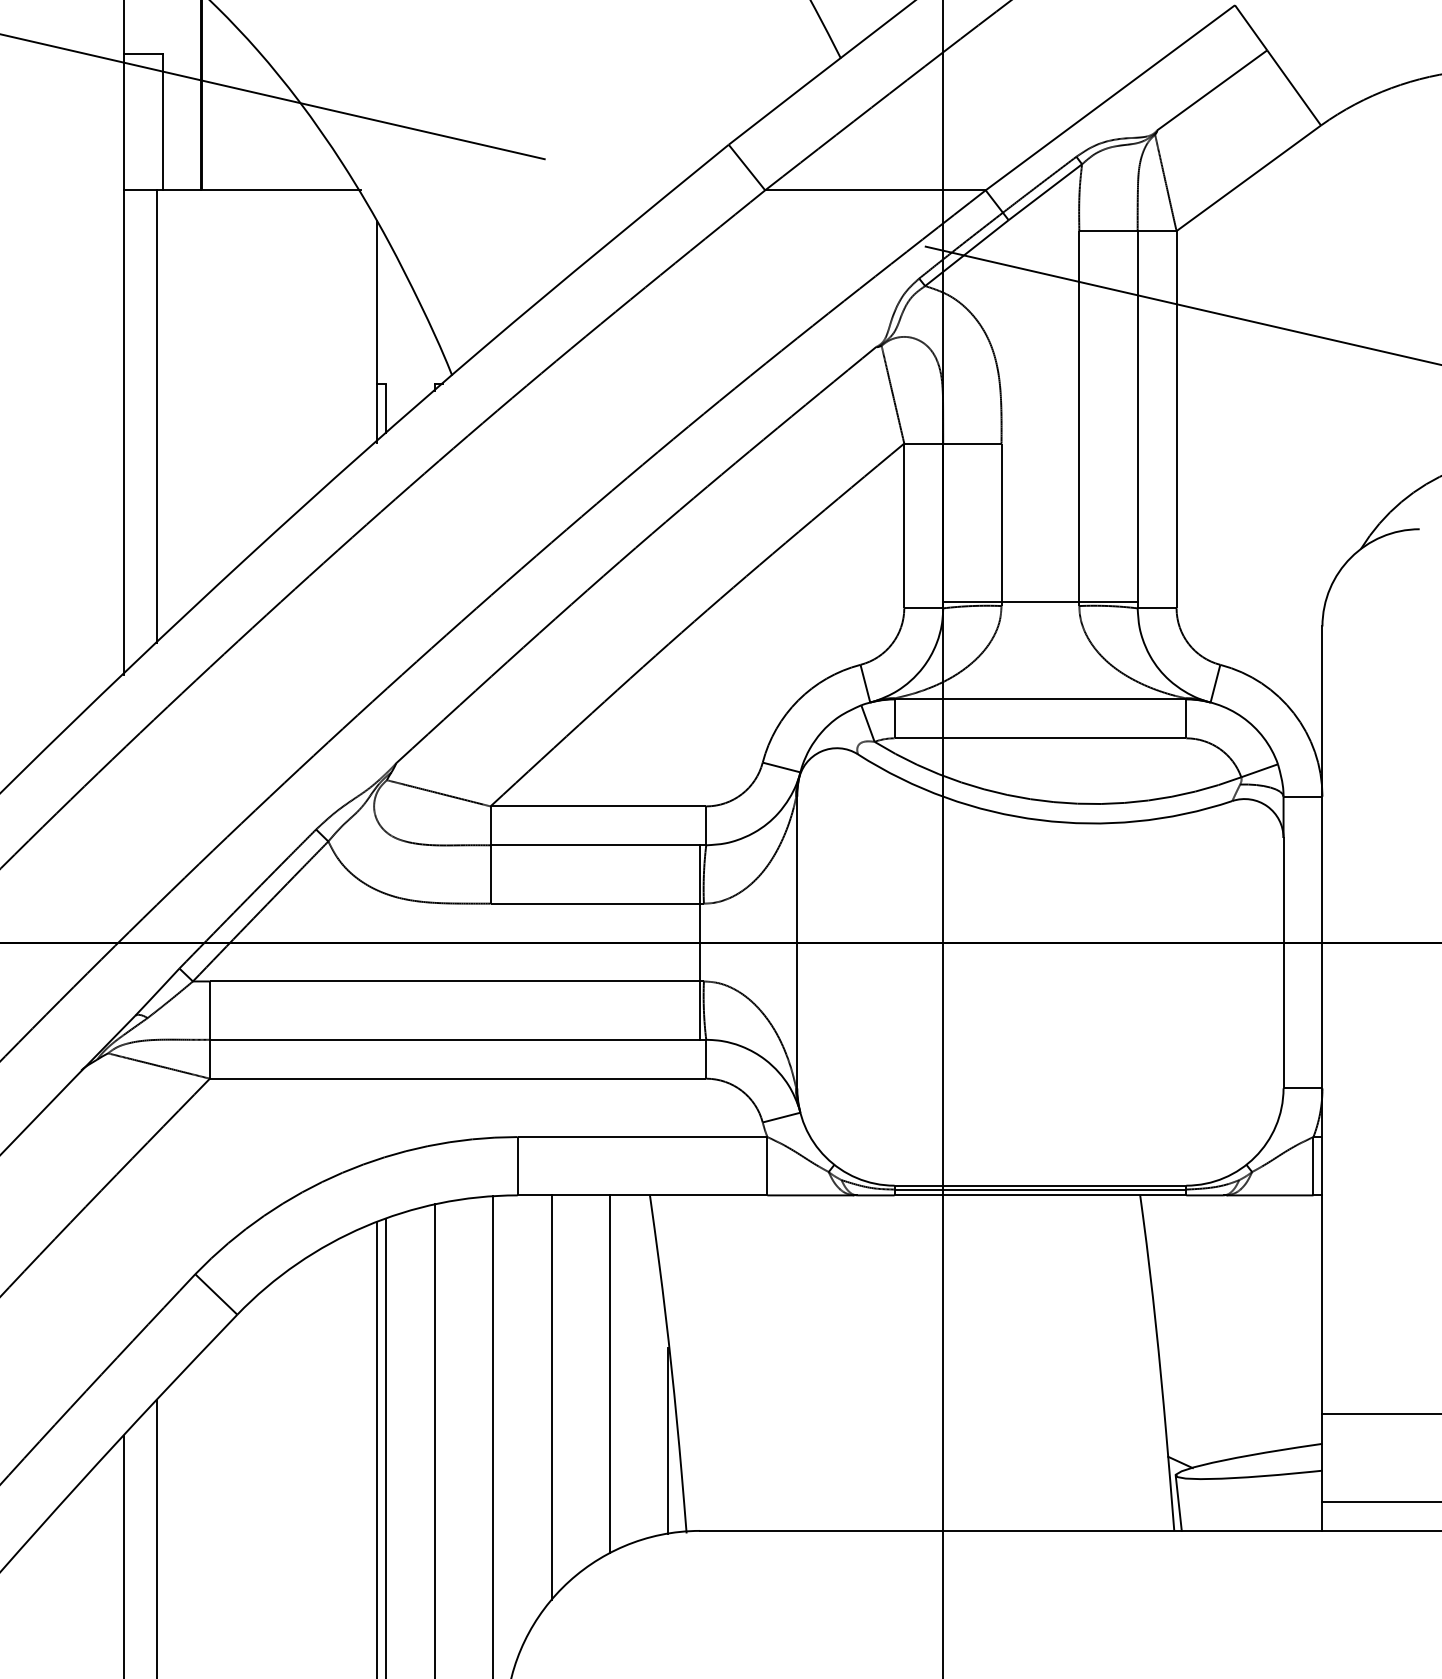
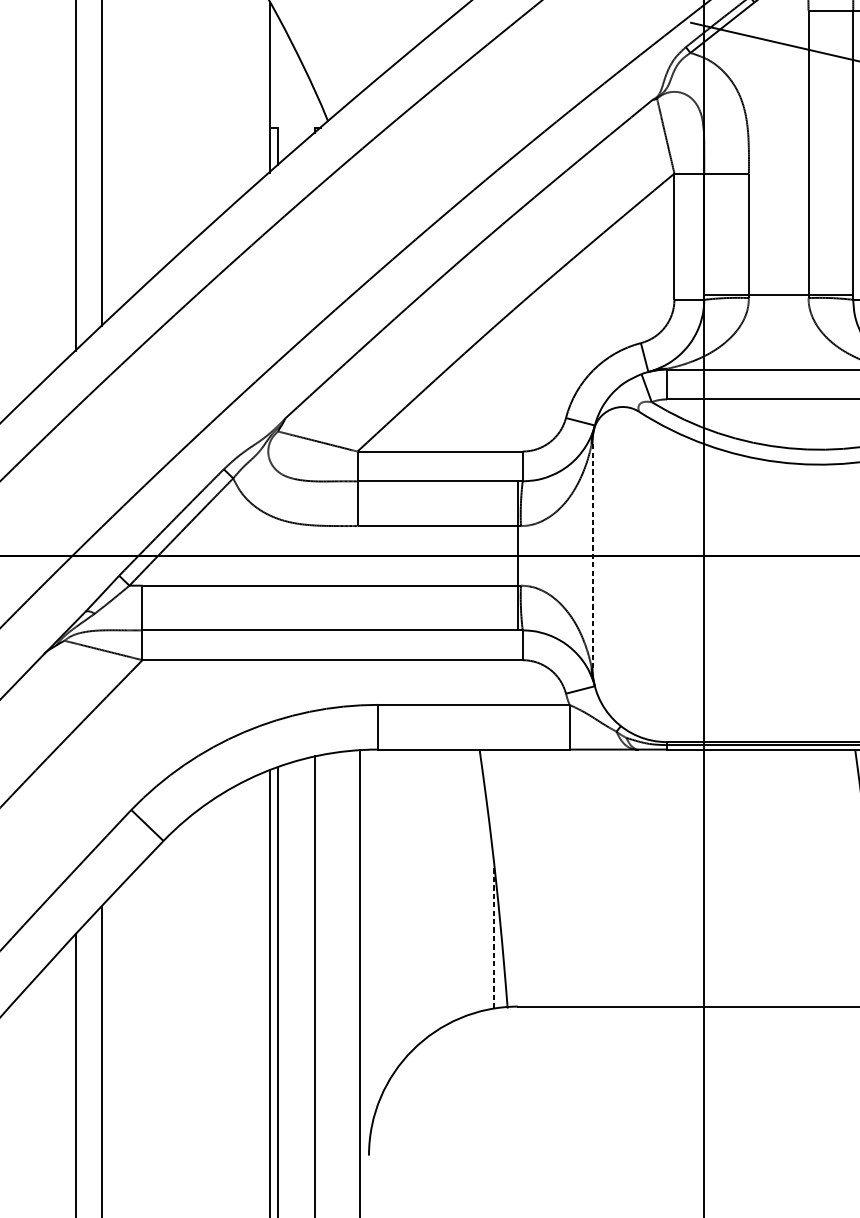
line: (797, 942) -> (592, 555), solid -> dashed
line: (609, 1374) -> (448, 886), removed
line: (551, 1397) -> (404, 904), removed
line: (668, 1440) -> (493, 937), solid -> dashed

